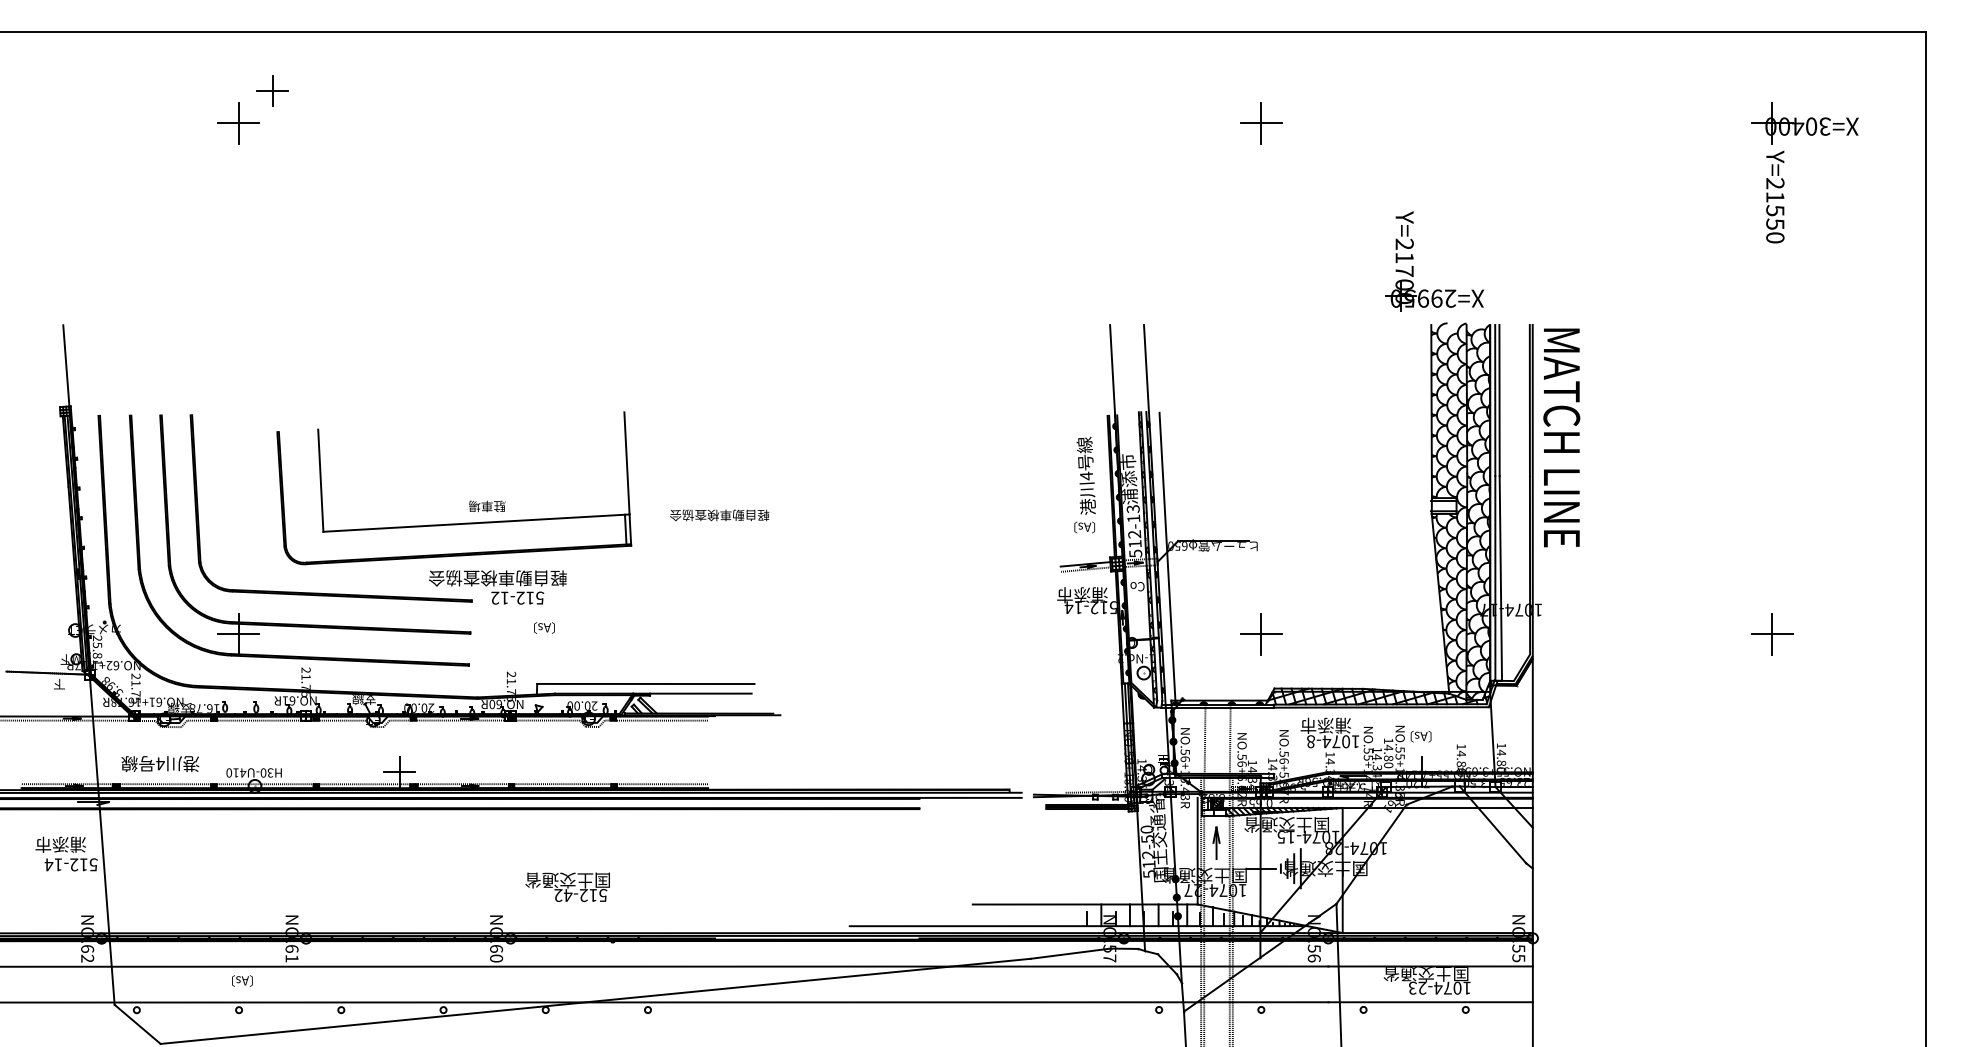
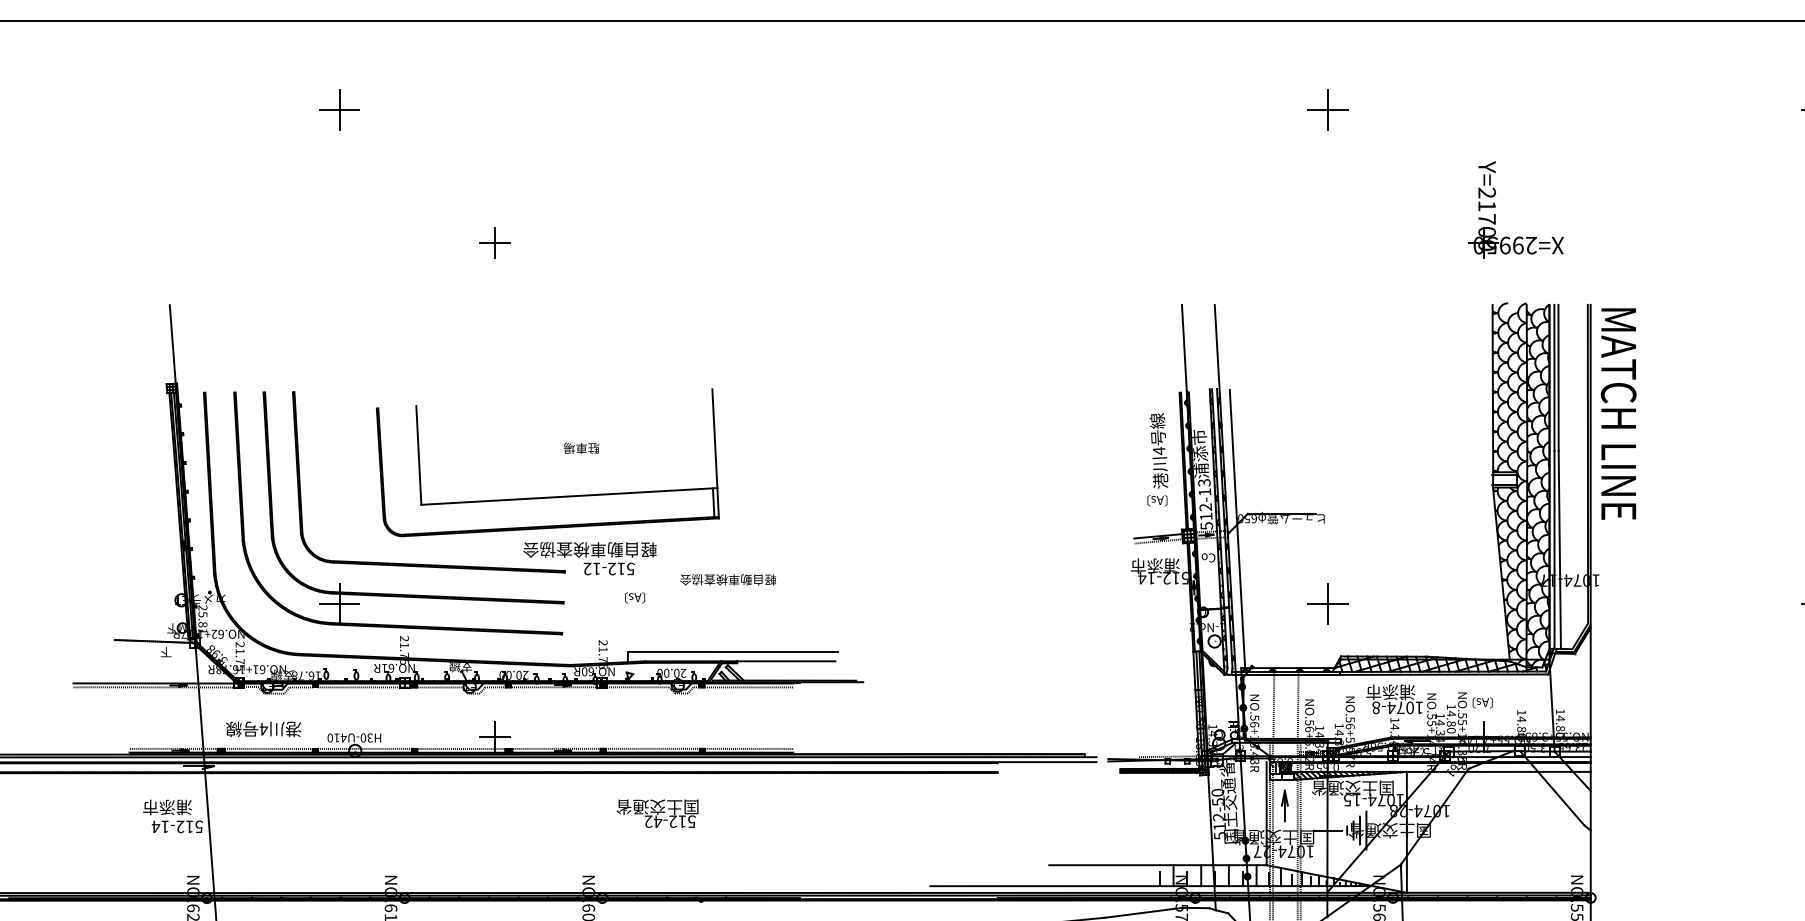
part: (272, 90) -> (494, 242), moved
part: (1413, 259) -> (1495, 207), moved
text: (487, 506) -> (581, 448), moved
text: (719, 515) -> (727, 579), moved
text: (567, 886) -> (657, 812), moved

